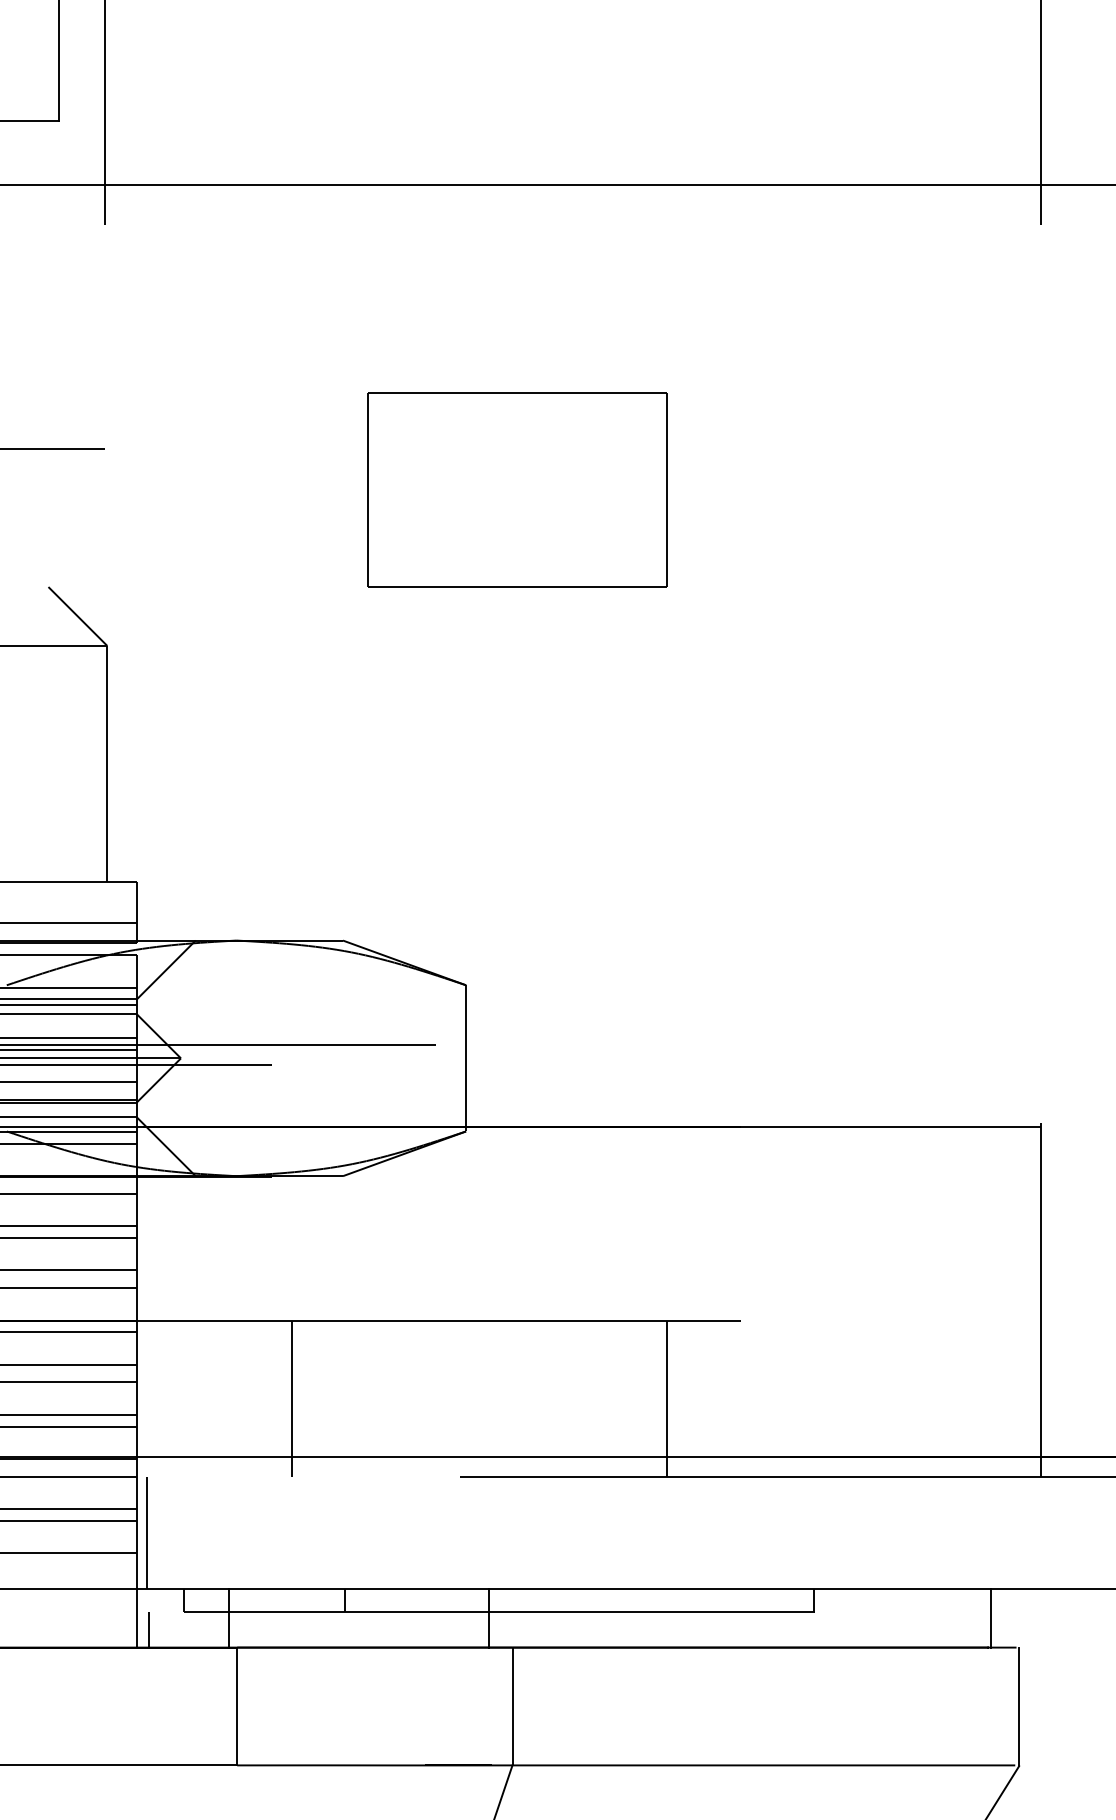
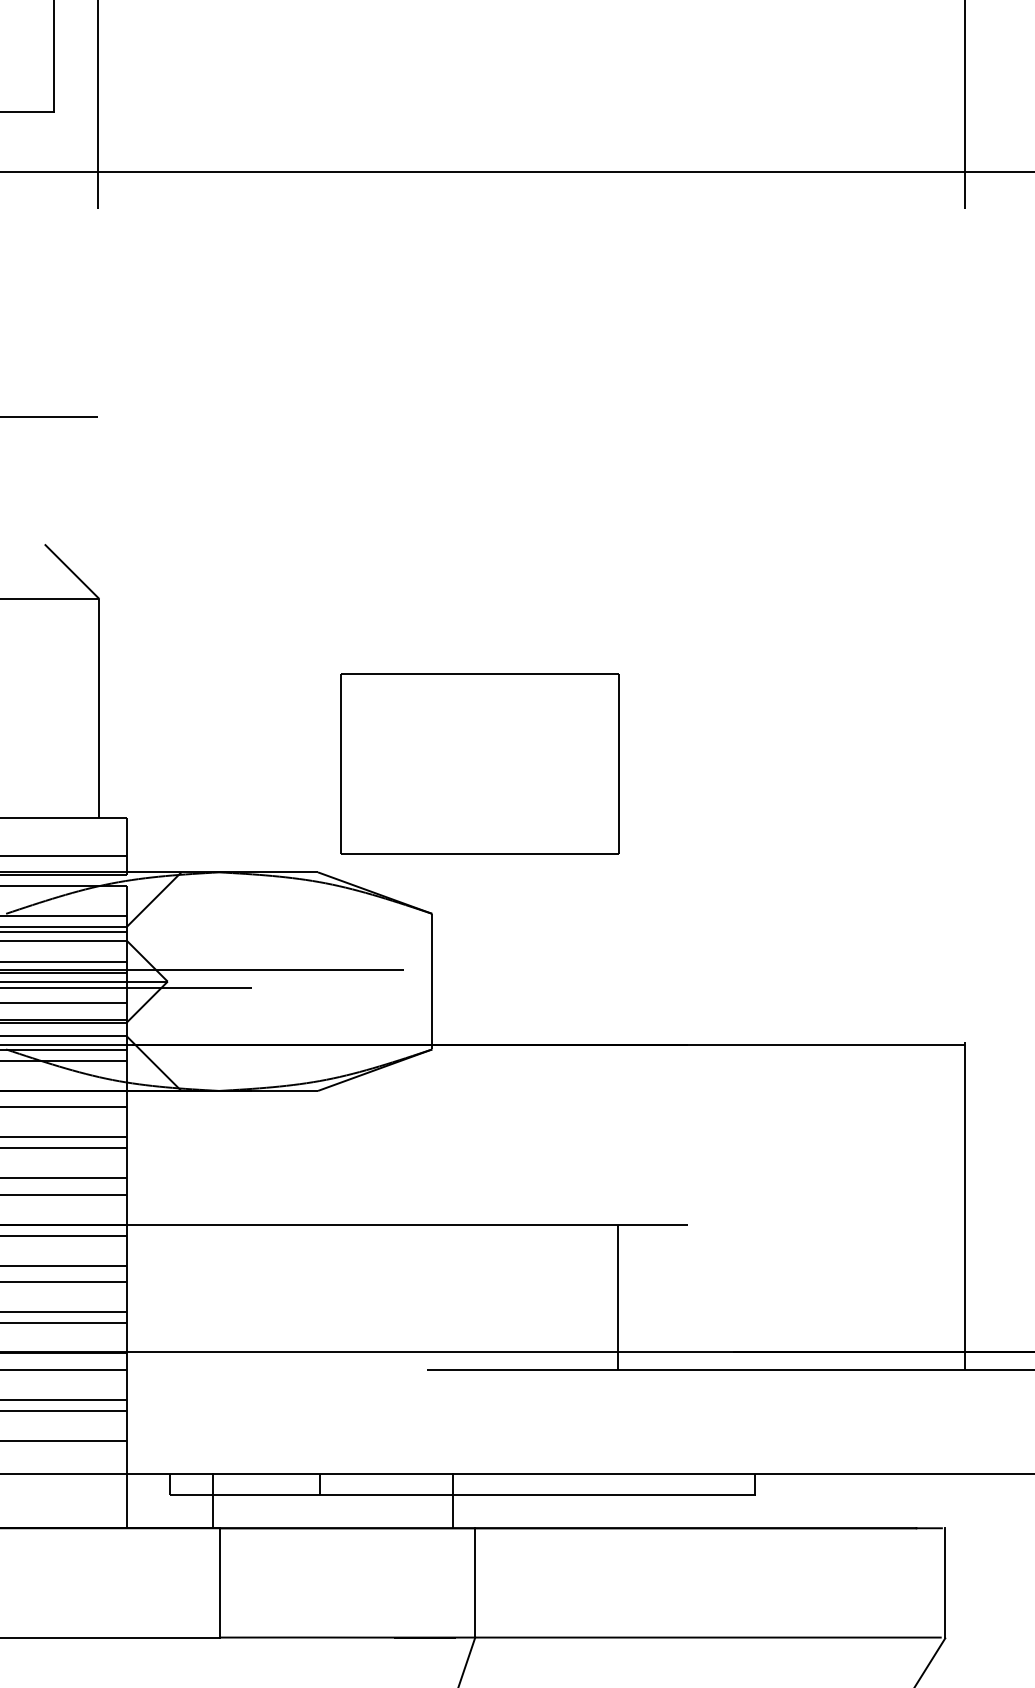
part: (517, 489) -> (479, 763), moved
line: (292, 1398) -> (271, 1297), removed
line: (147, 1532) -> (136, 1421), removed
line: (991, 1617) -> (919, 1500), removed
line: (148, 1629) -> (137, 1511), removed

